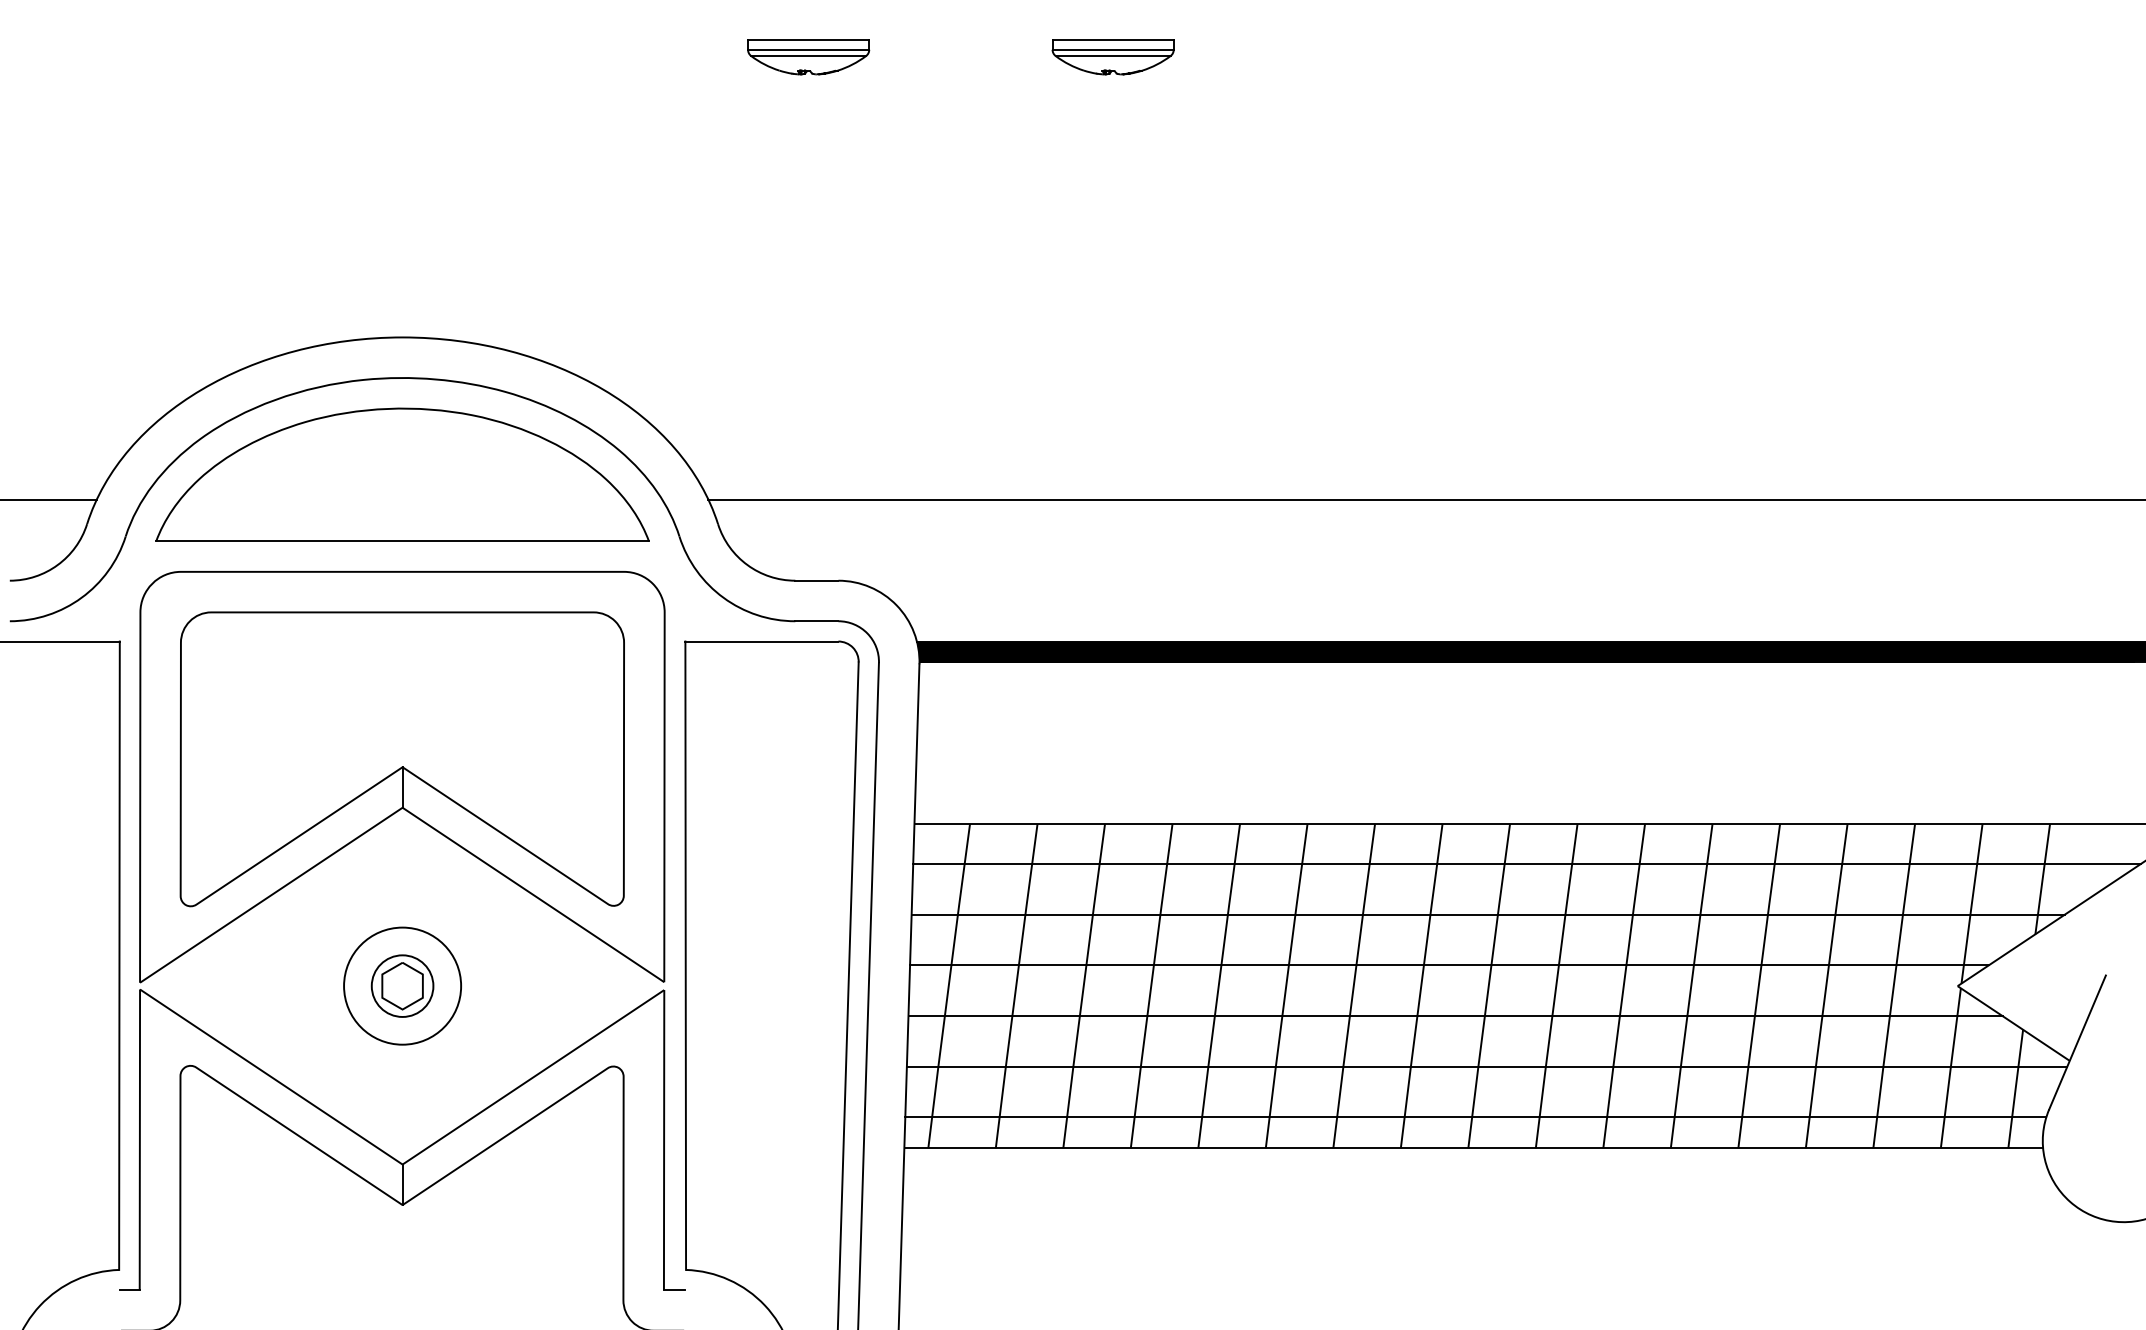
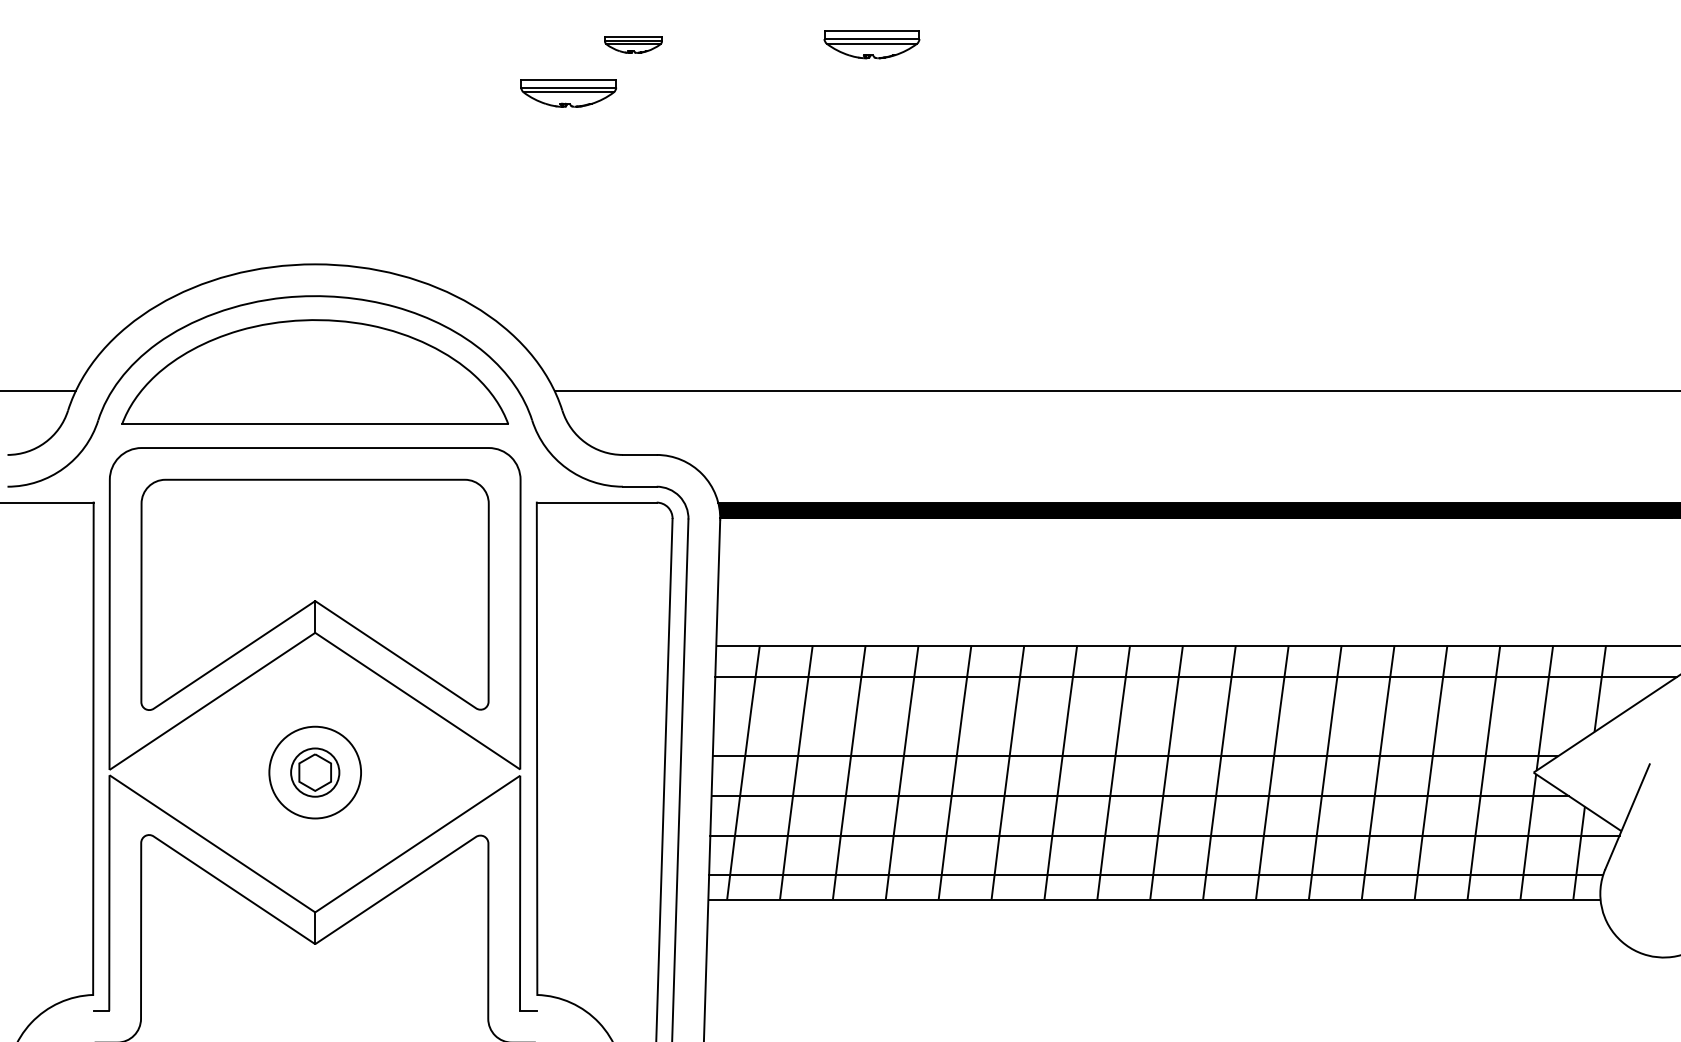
part: (808, 57) -> (633, 45), size x0.6
part: (725, 119) -> (568, 93), added
line: (1487, 914) -> (1165, 716), removed

